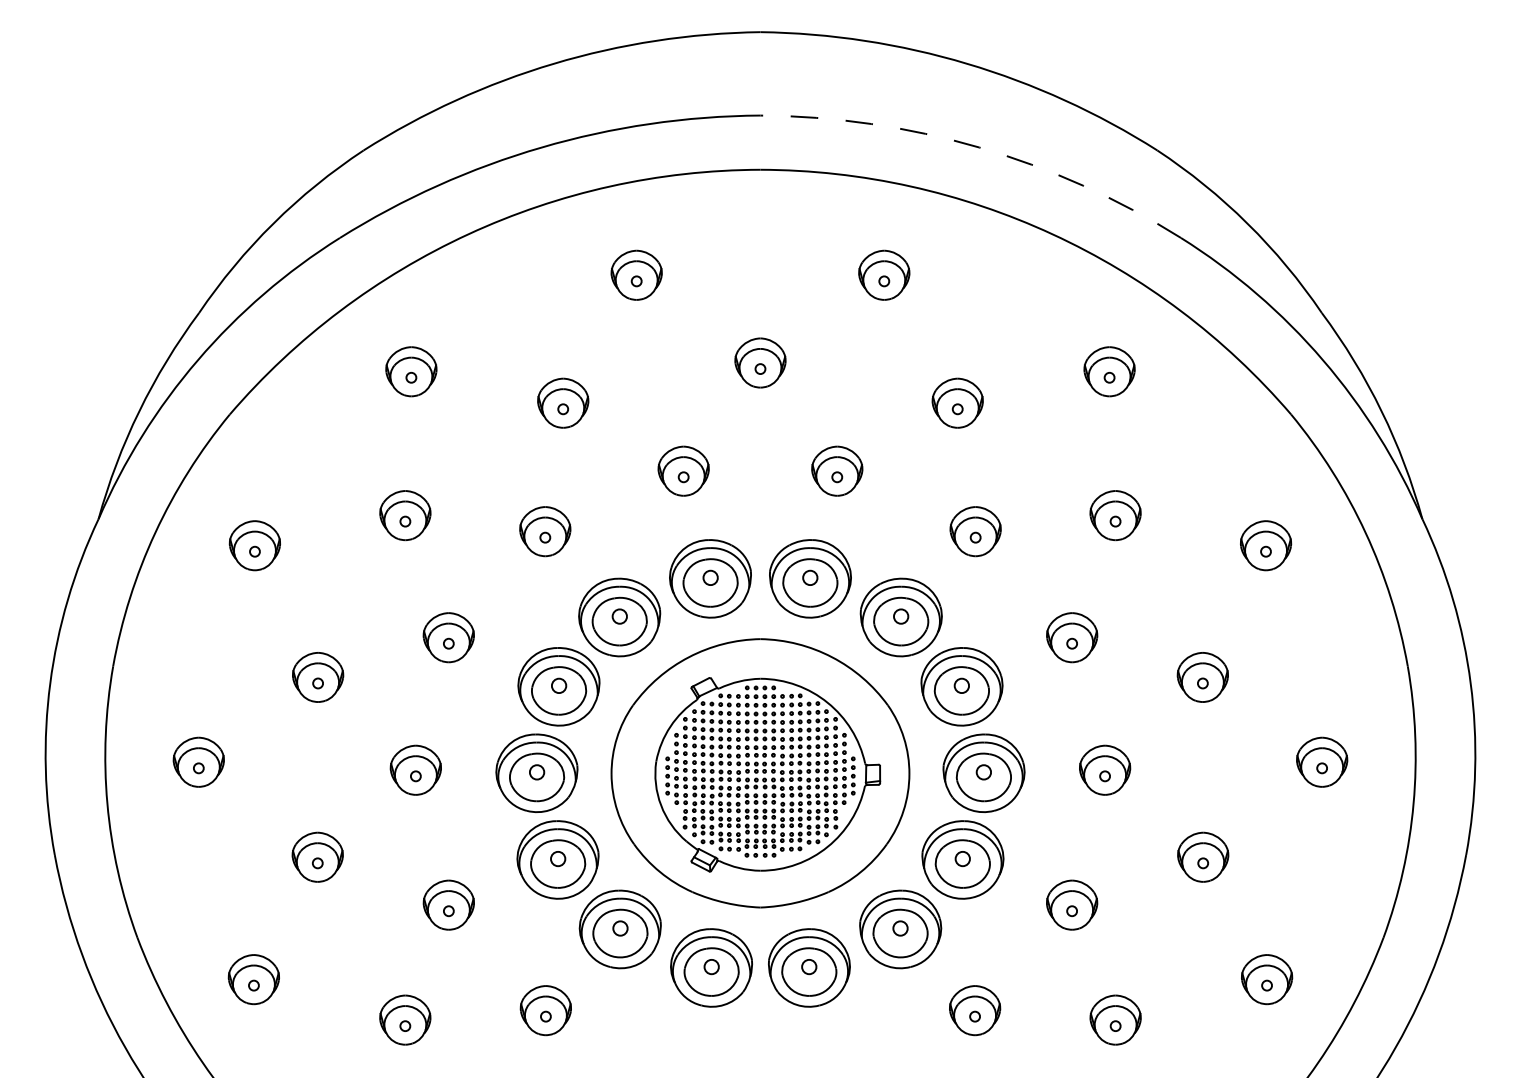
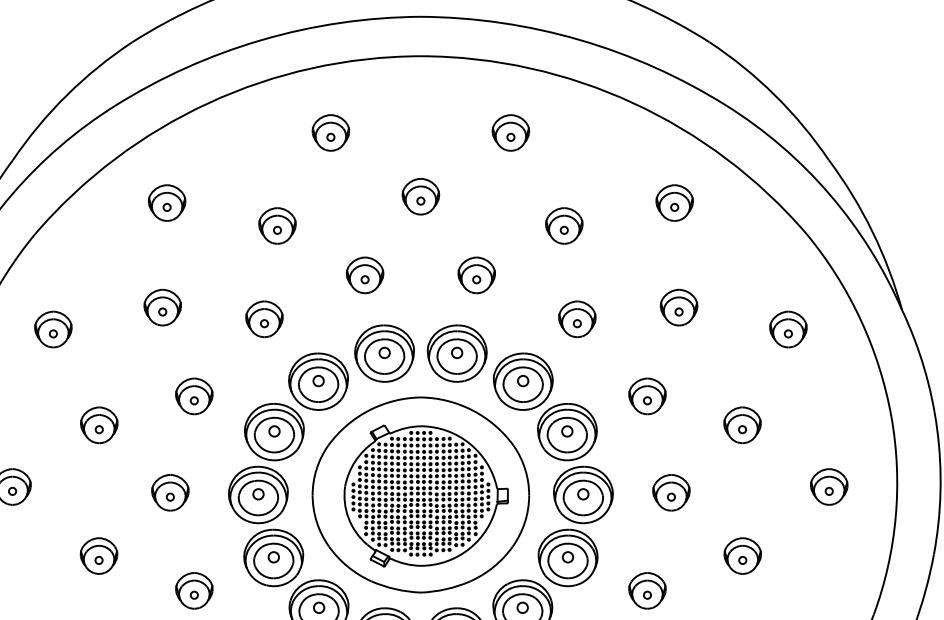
arc: (979, 147) -> (580, 40), dashed -> solid

